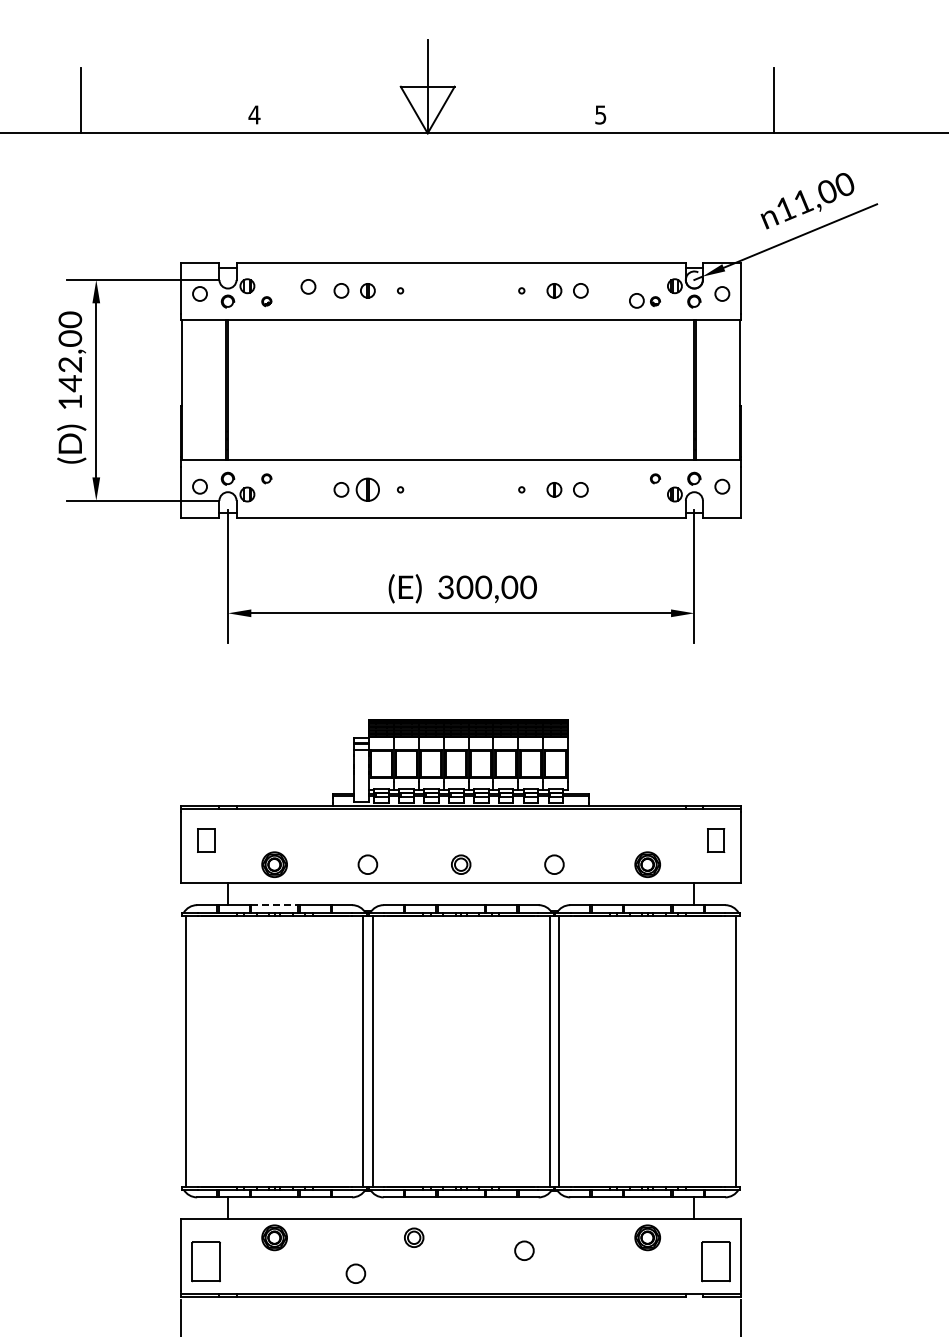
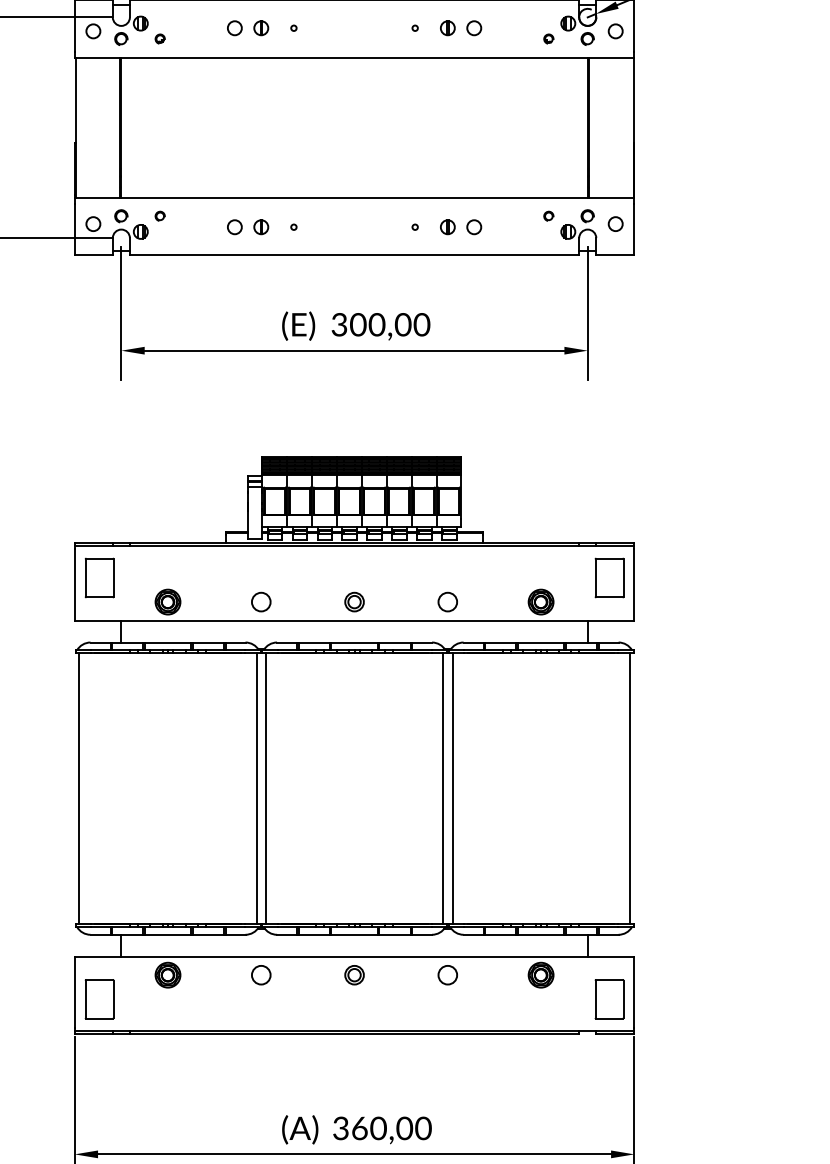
circle: (308, 286) -> (201, 23), removed
circle: (636, 300) -> (529, 37), removed
part: (367, 489) -> (260, 226), size x0.62
part: (205, 840) -> (98, 577), size x1.67
part: (715, 840) -> (608, 577), size x1.67
line: (275, 905) -> (168, 642), dashed -> solid
part: (414, 1237) -> (354, 974), moved
circle: (524, 1250) -> (447, 974), moved
circle: (355, 1273) -> (260, 974), moved

